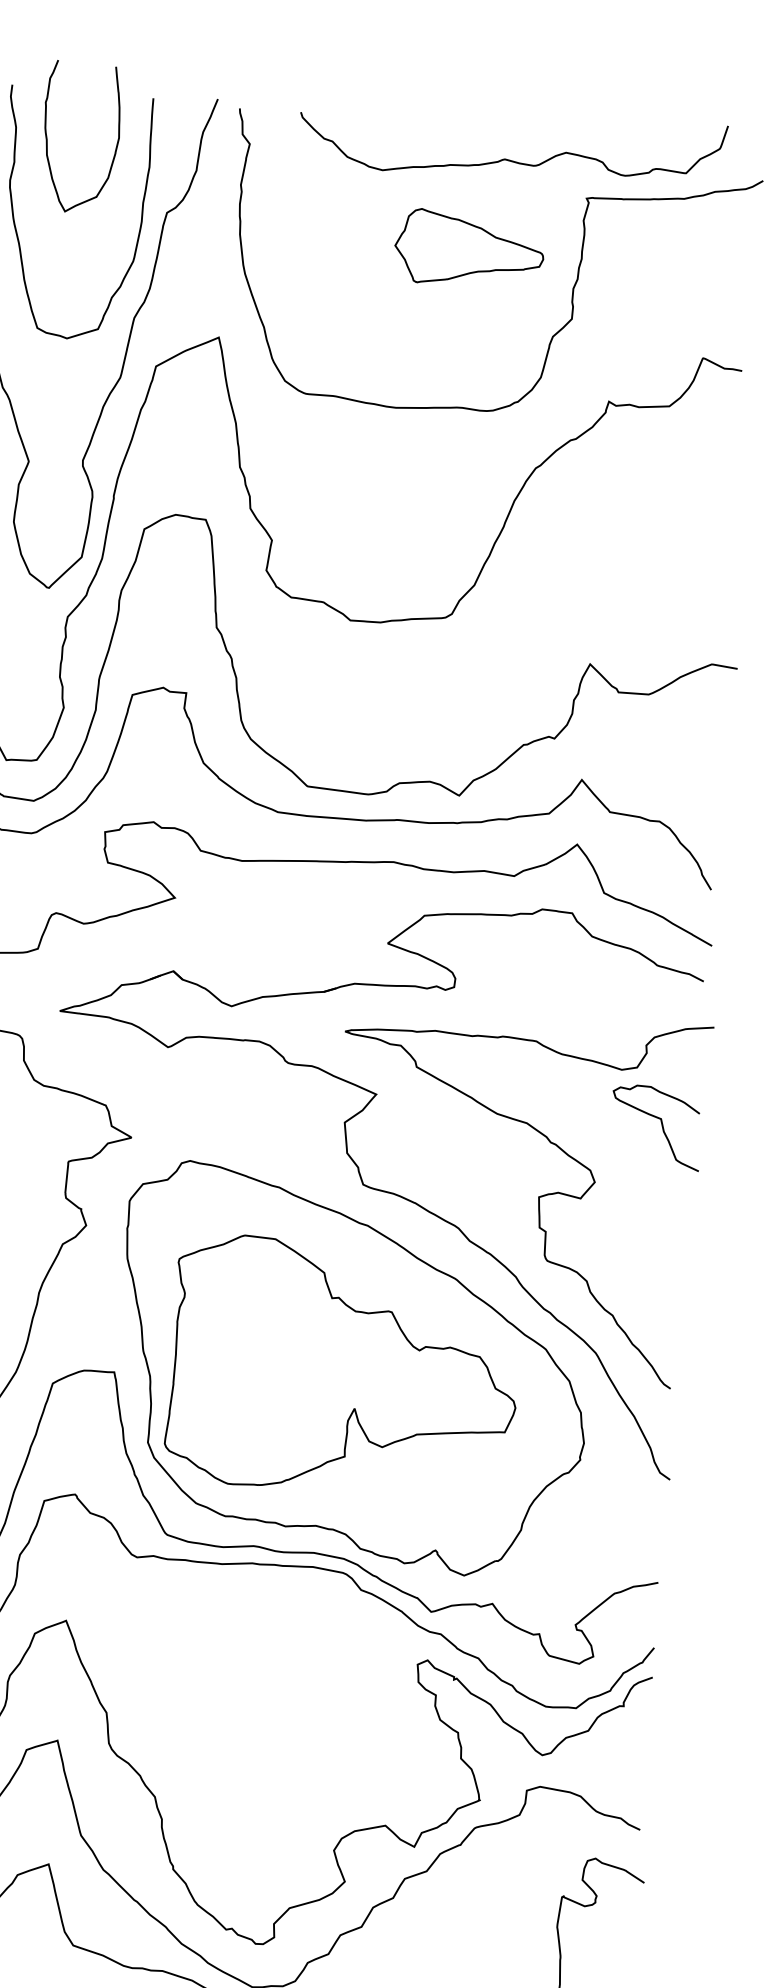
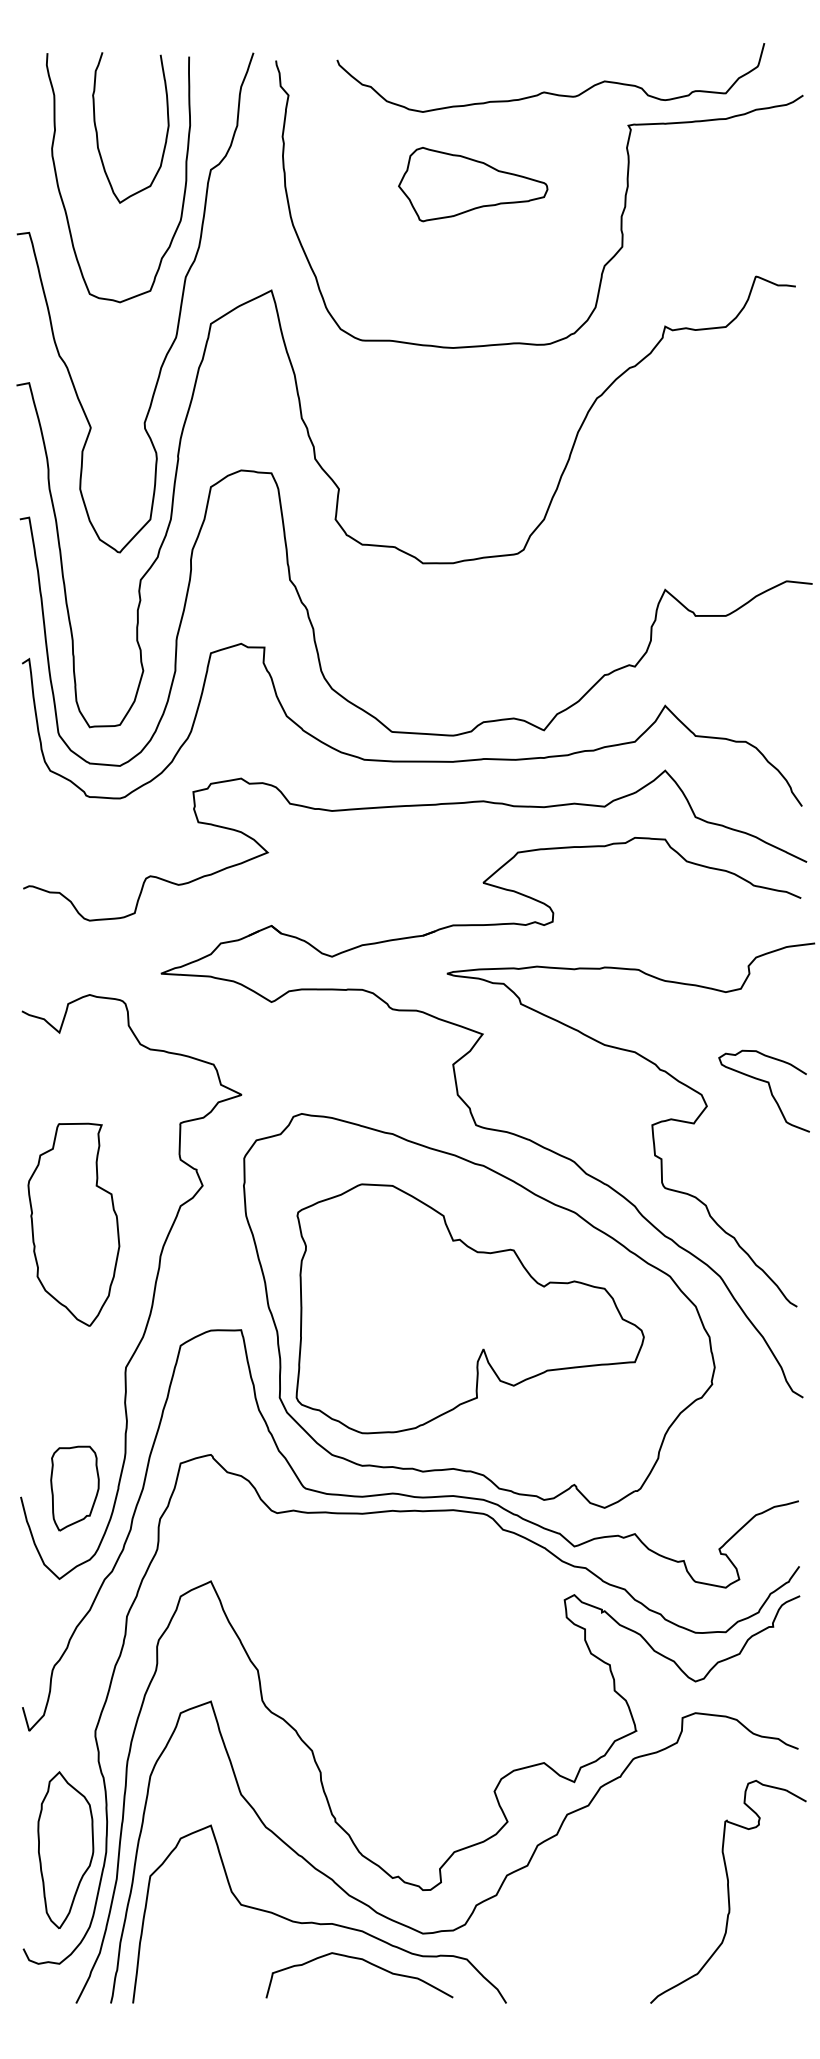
curve: (47, 137) -> (97, 130), moved
part: (469, 249) -> (473, 184), moved
curve: (661, 1127) -> (769, 1090), moved

